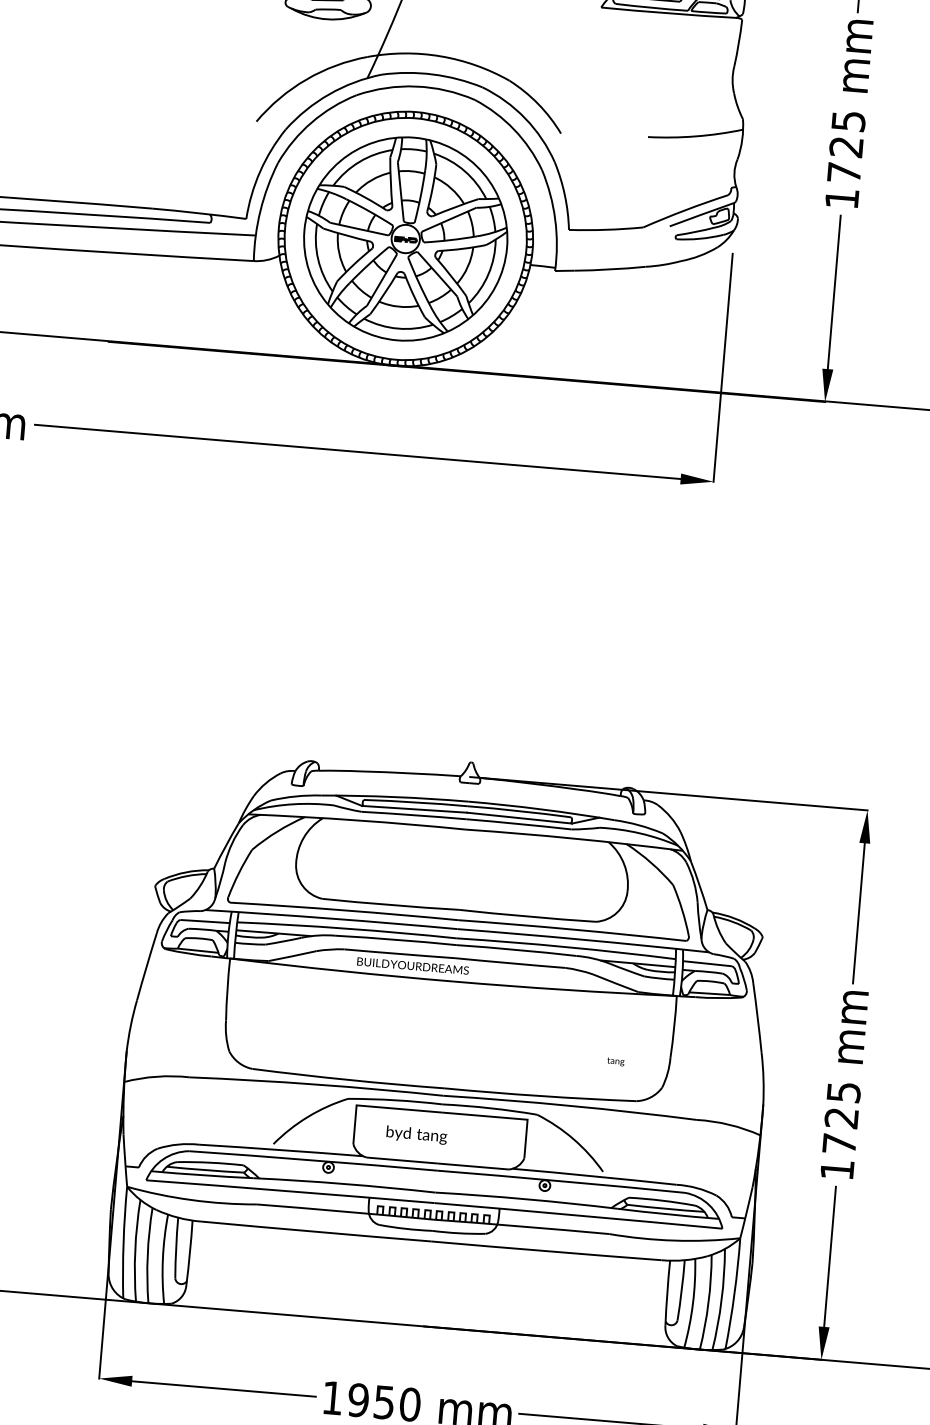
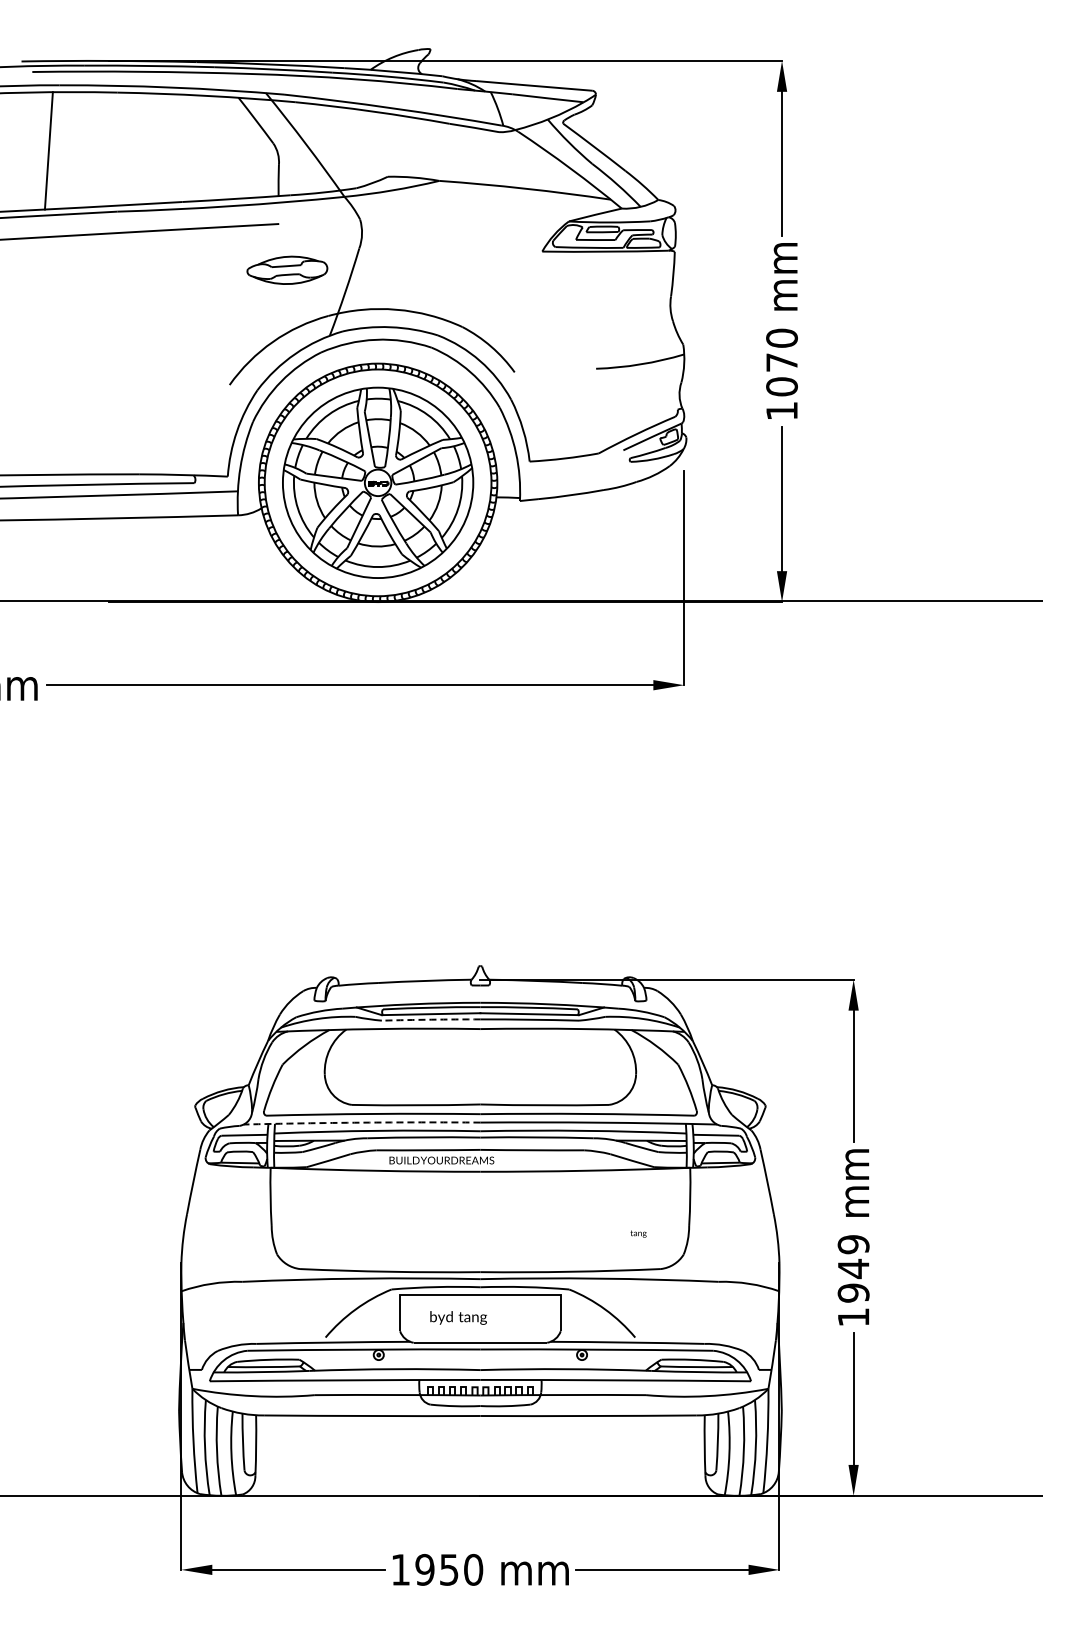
text: (845, 146) -> (781, 362), 1725 -> 1070
arc: (414, 815) -> (431, 1019), solid -> dashed
arc: (331, 918) -> (362, 1122), solid -> dashed
text: (841, 1117) -> (853, 1268), 1725 -> 1949

